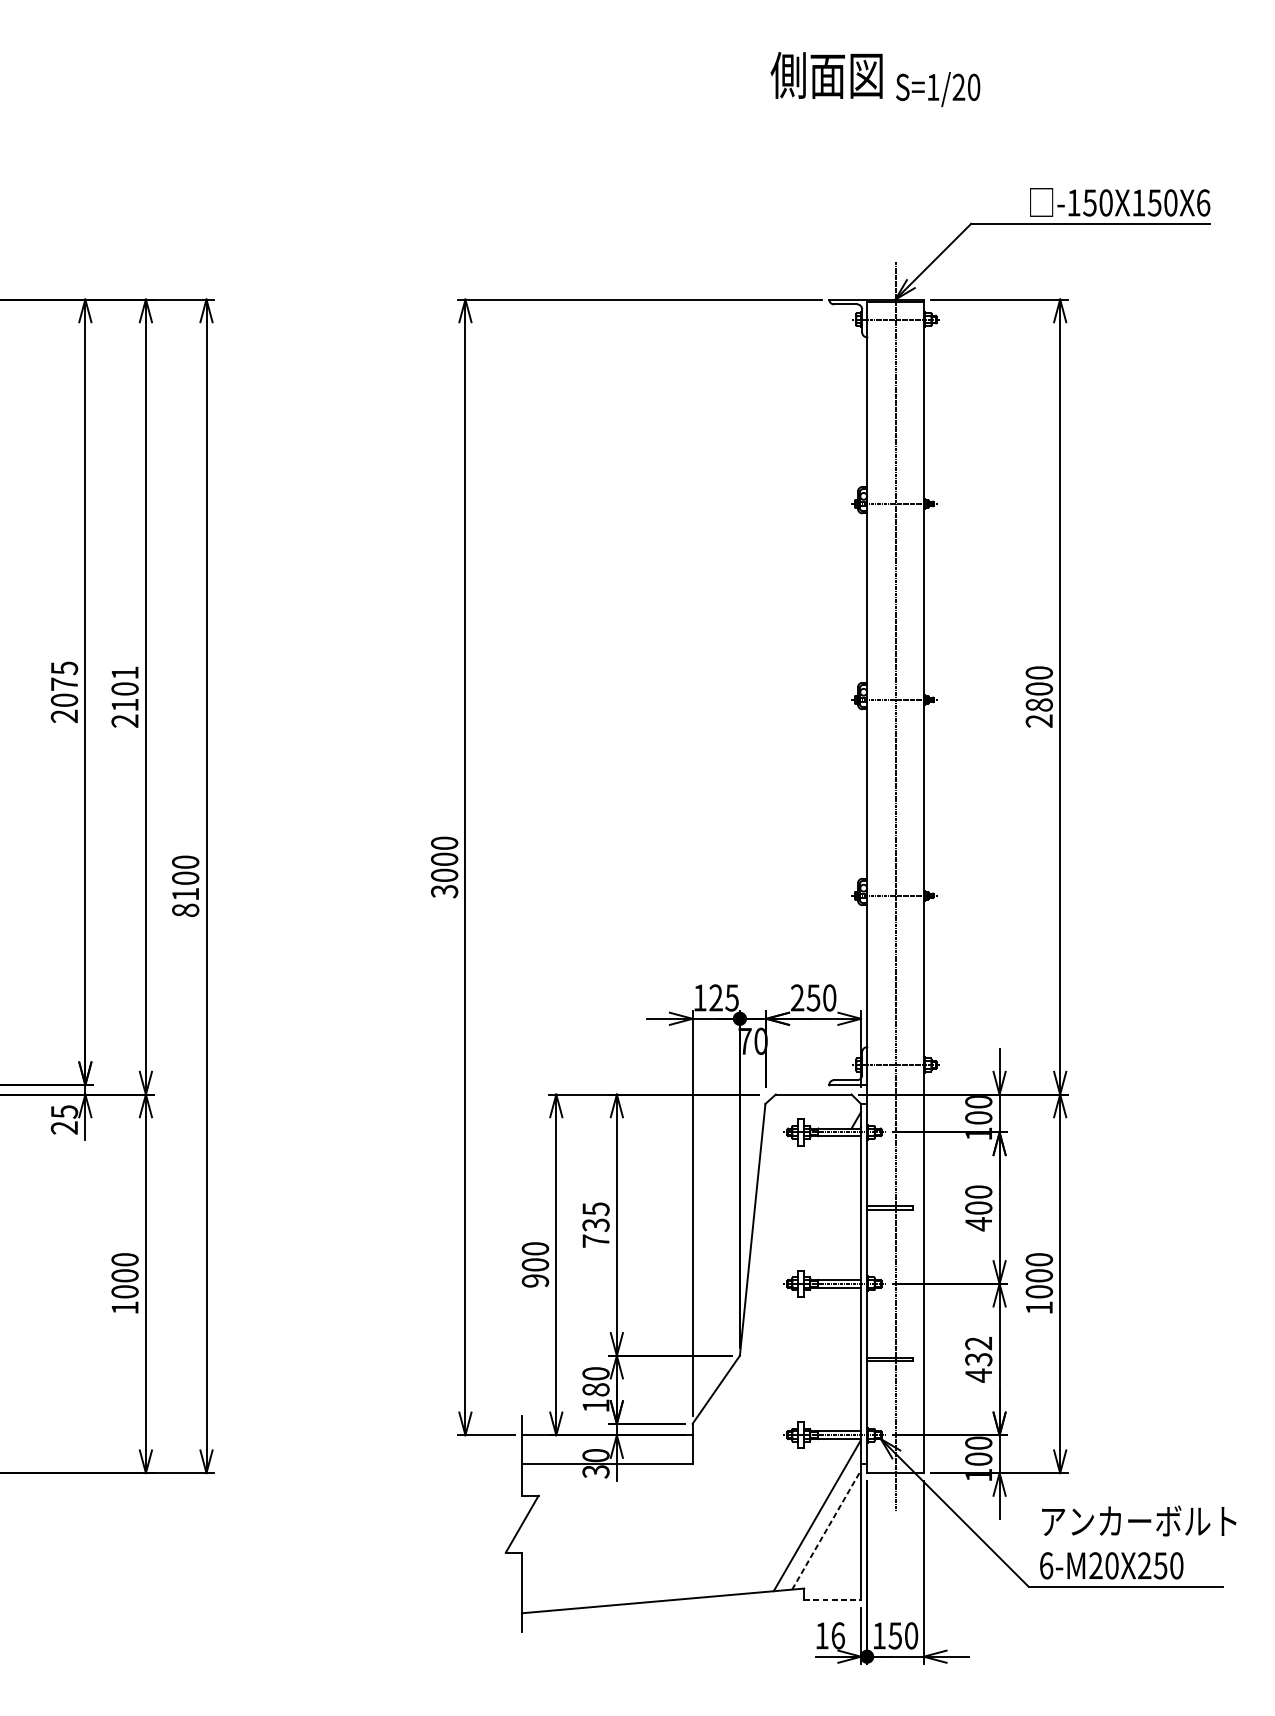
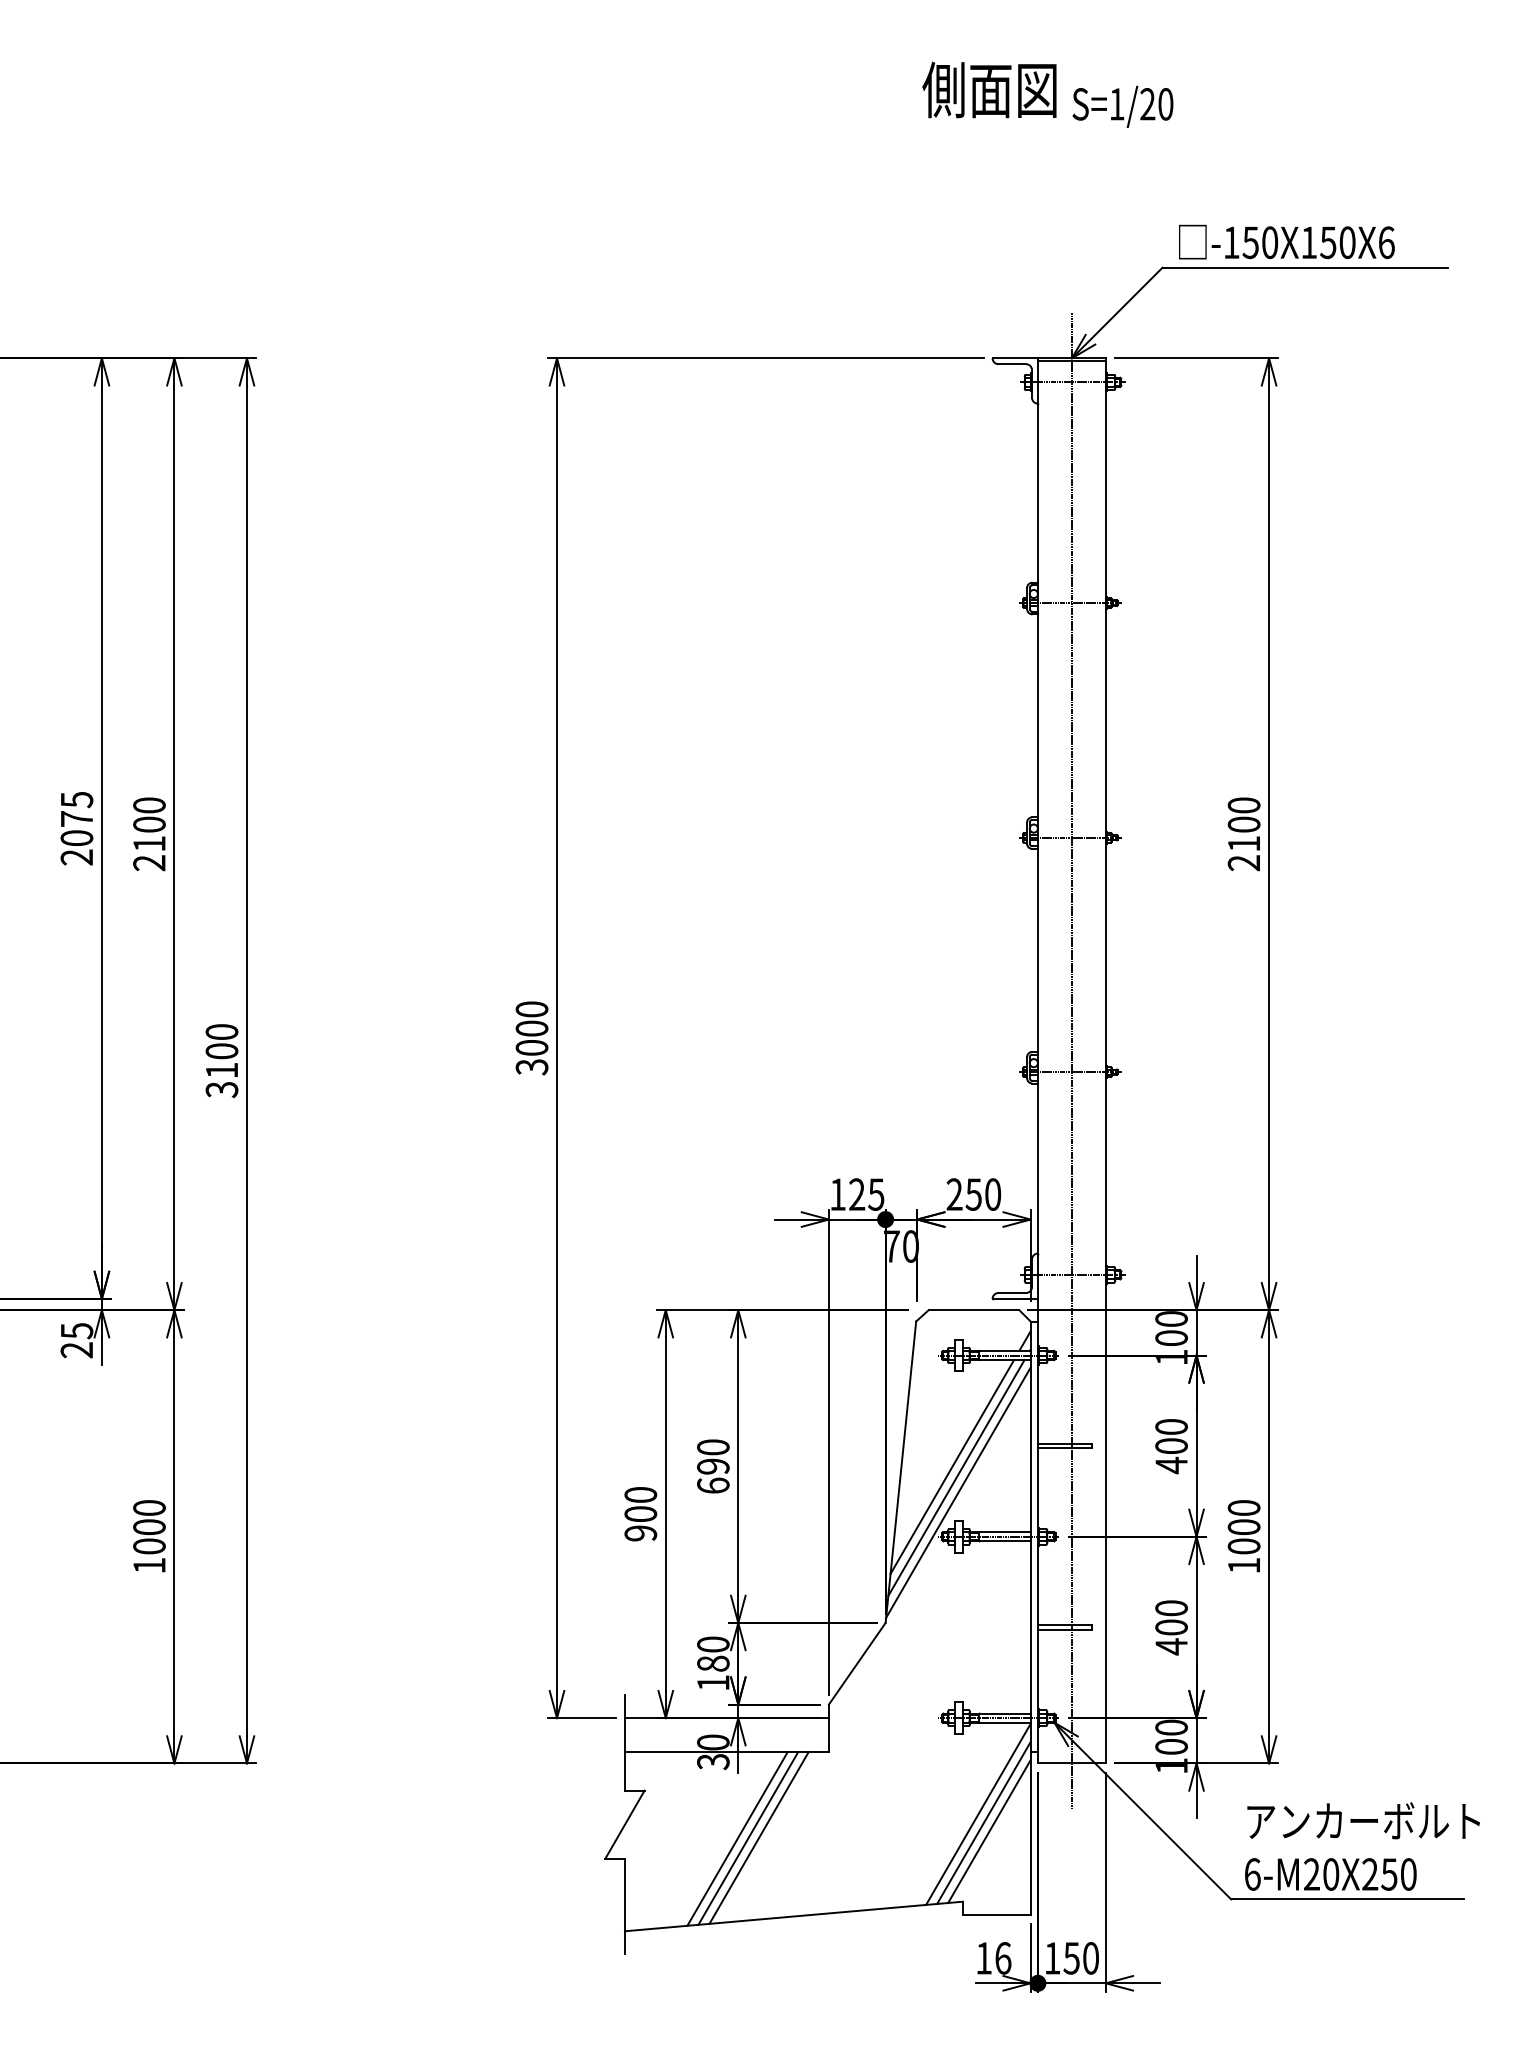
text: (1119, 201) -> (1286, 241), moved
text: (125, 673) -> (149, 805), 2101 -> 2100
text: (1038, 704) -> (1243, 843), 2800 -> 2100
text: (185, 910) -> (221, 1089), 8100 -> 3100
text: (596, 1225) -> (713, 1466), 735 -> 690
line: (795, 1225) -> (952, 1466), added
line: (799, 1234) -> (956, 1477), added
line: (800, 1246) -> (958, 1492), added
text: (978, 1351) -> (1171, 1617), 432 -> 400
line: (821, 1522) -> (983, 1822), added
line: (826, 1529) -> (989, 1831), dashed -> solid
line: (633, 1534) -> (758, 1837), added
line: (616, 1535) -> (737, 1838), added
line: (625, 1535) -> (748, 1838), added
line: (832, 1600) -> (996, 1915), dashed -> solid

